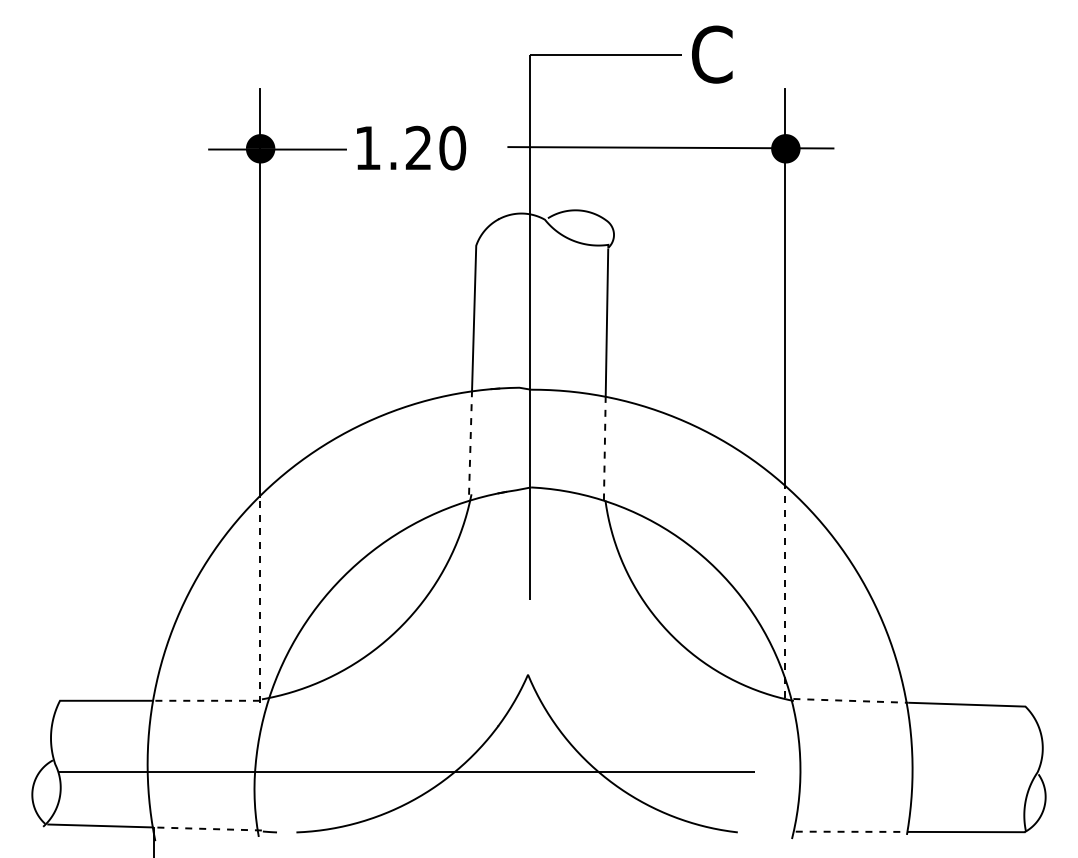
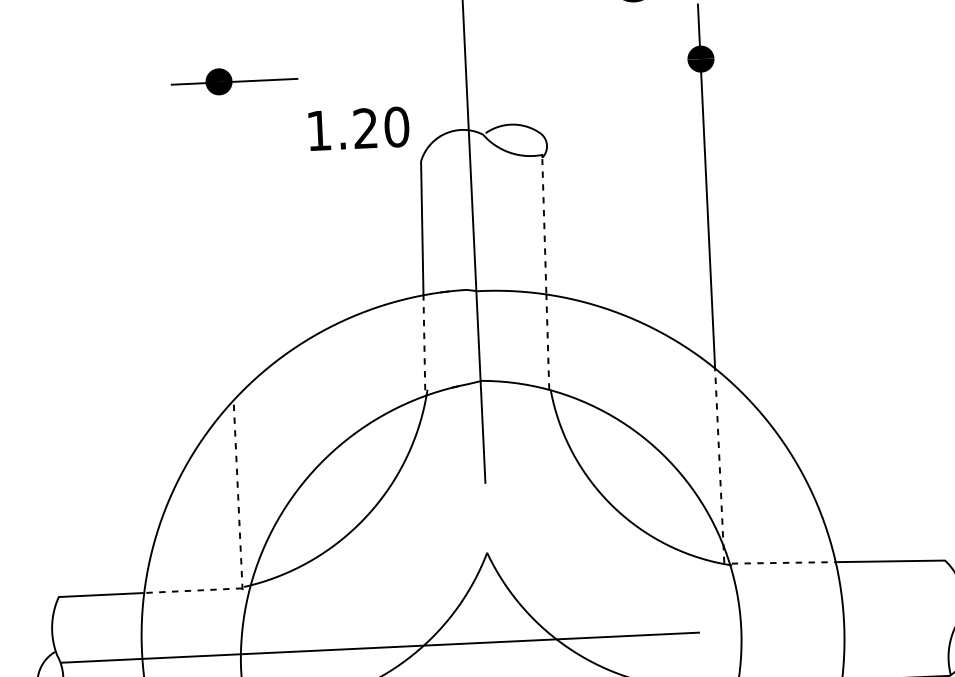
text: (411, 147) -> (359, 128), moved
line: (670, 147) -> (595, 62), removed
line: (260, 292) -> (225, 213), removed
line: (606, 321) -> (543, 225), solid -> dashed

